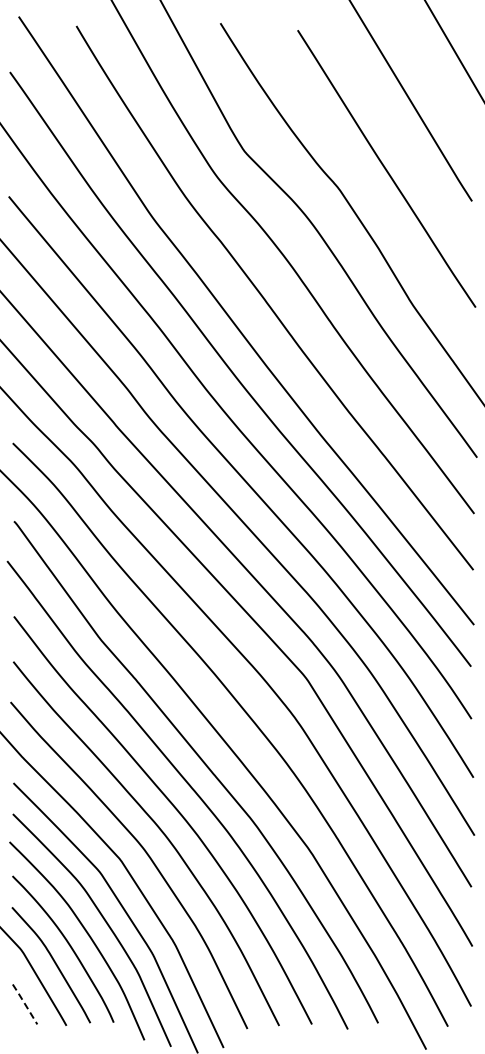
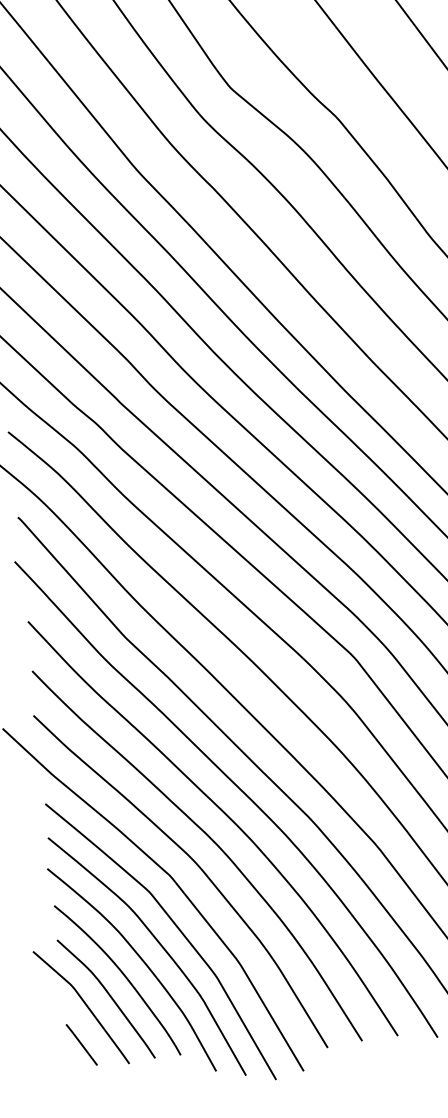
line: (24, 1003) -> (81, 1043), dashed -> solid

